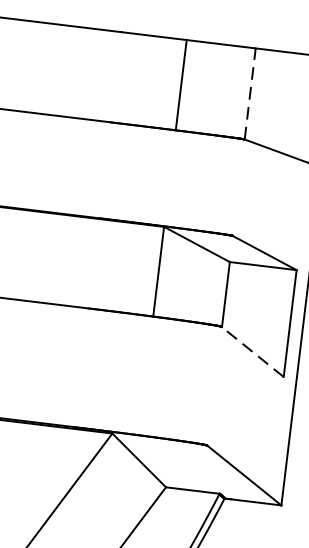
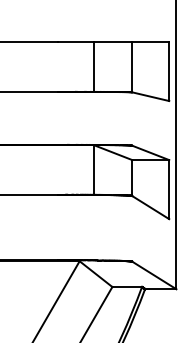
line: (250, 92) -> (132, 66), dashed -> solid
line: (252, 351) -> (150, 207), dashed -> solid

